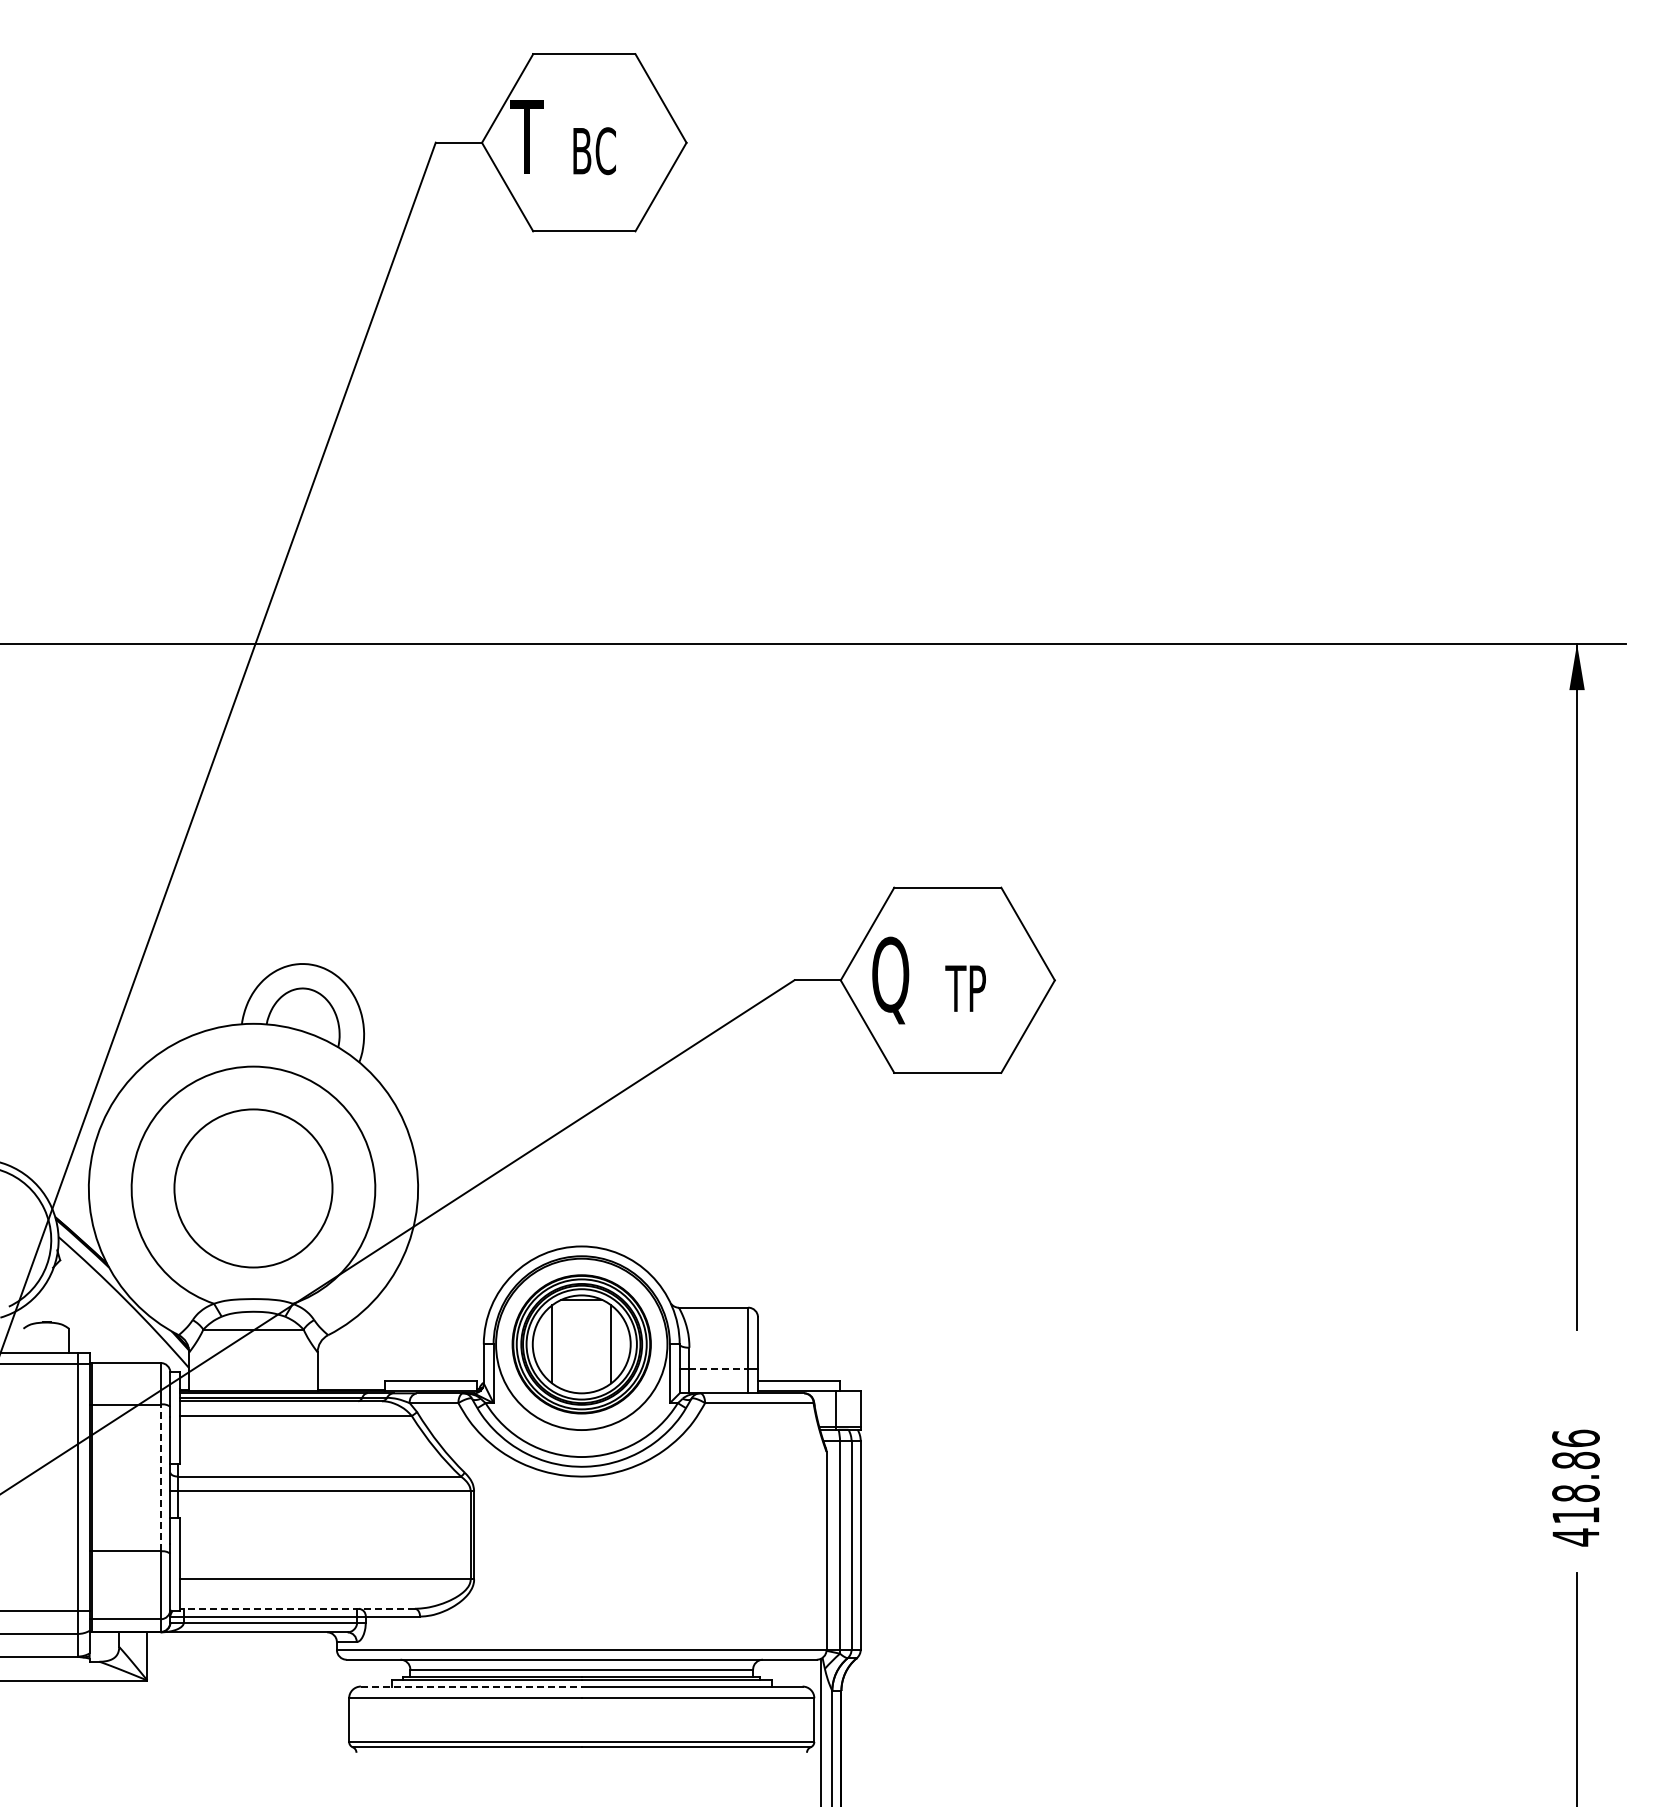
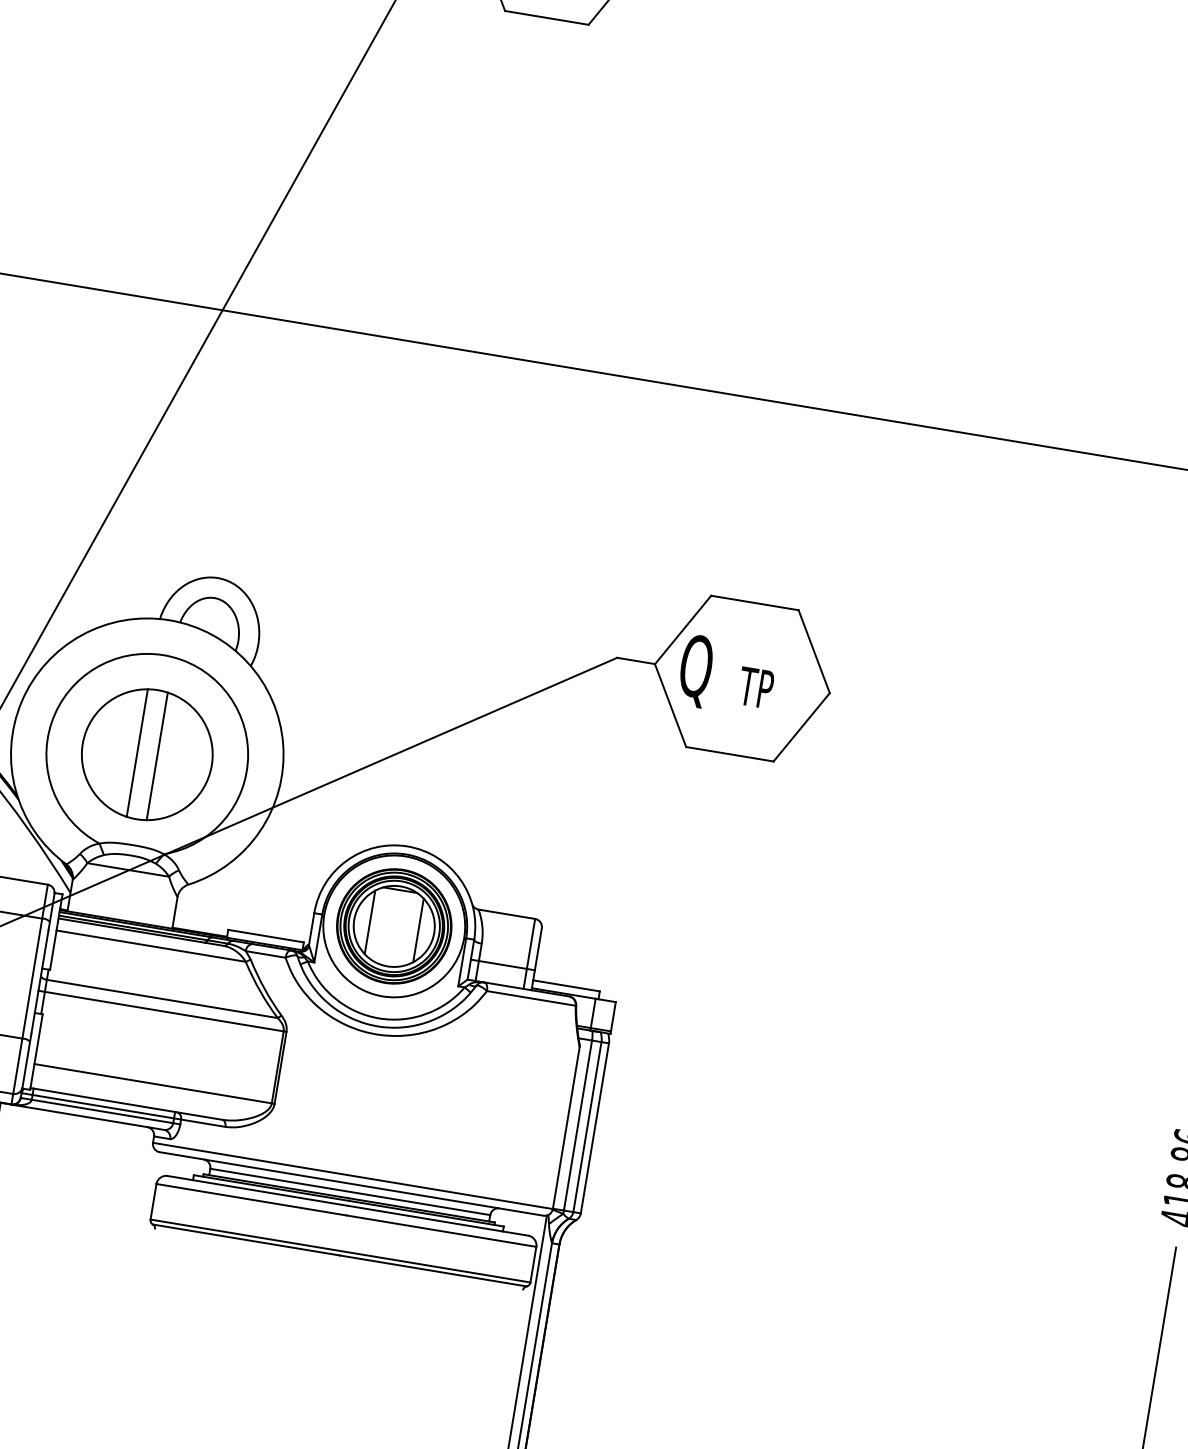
line: (241, 1188) -> (137, 753), added
line: (265, 1188) -> (157, 756), added
line: (719, 1368) -> (503, 964), dashed -> solid
line: (160, 1477) -> (32, 978), dashed -> solid
line: (296, 1608) -> (125, 1103), dashed -> solid
line: (471, 1686) -> (257, 1190), dashed -> solid

